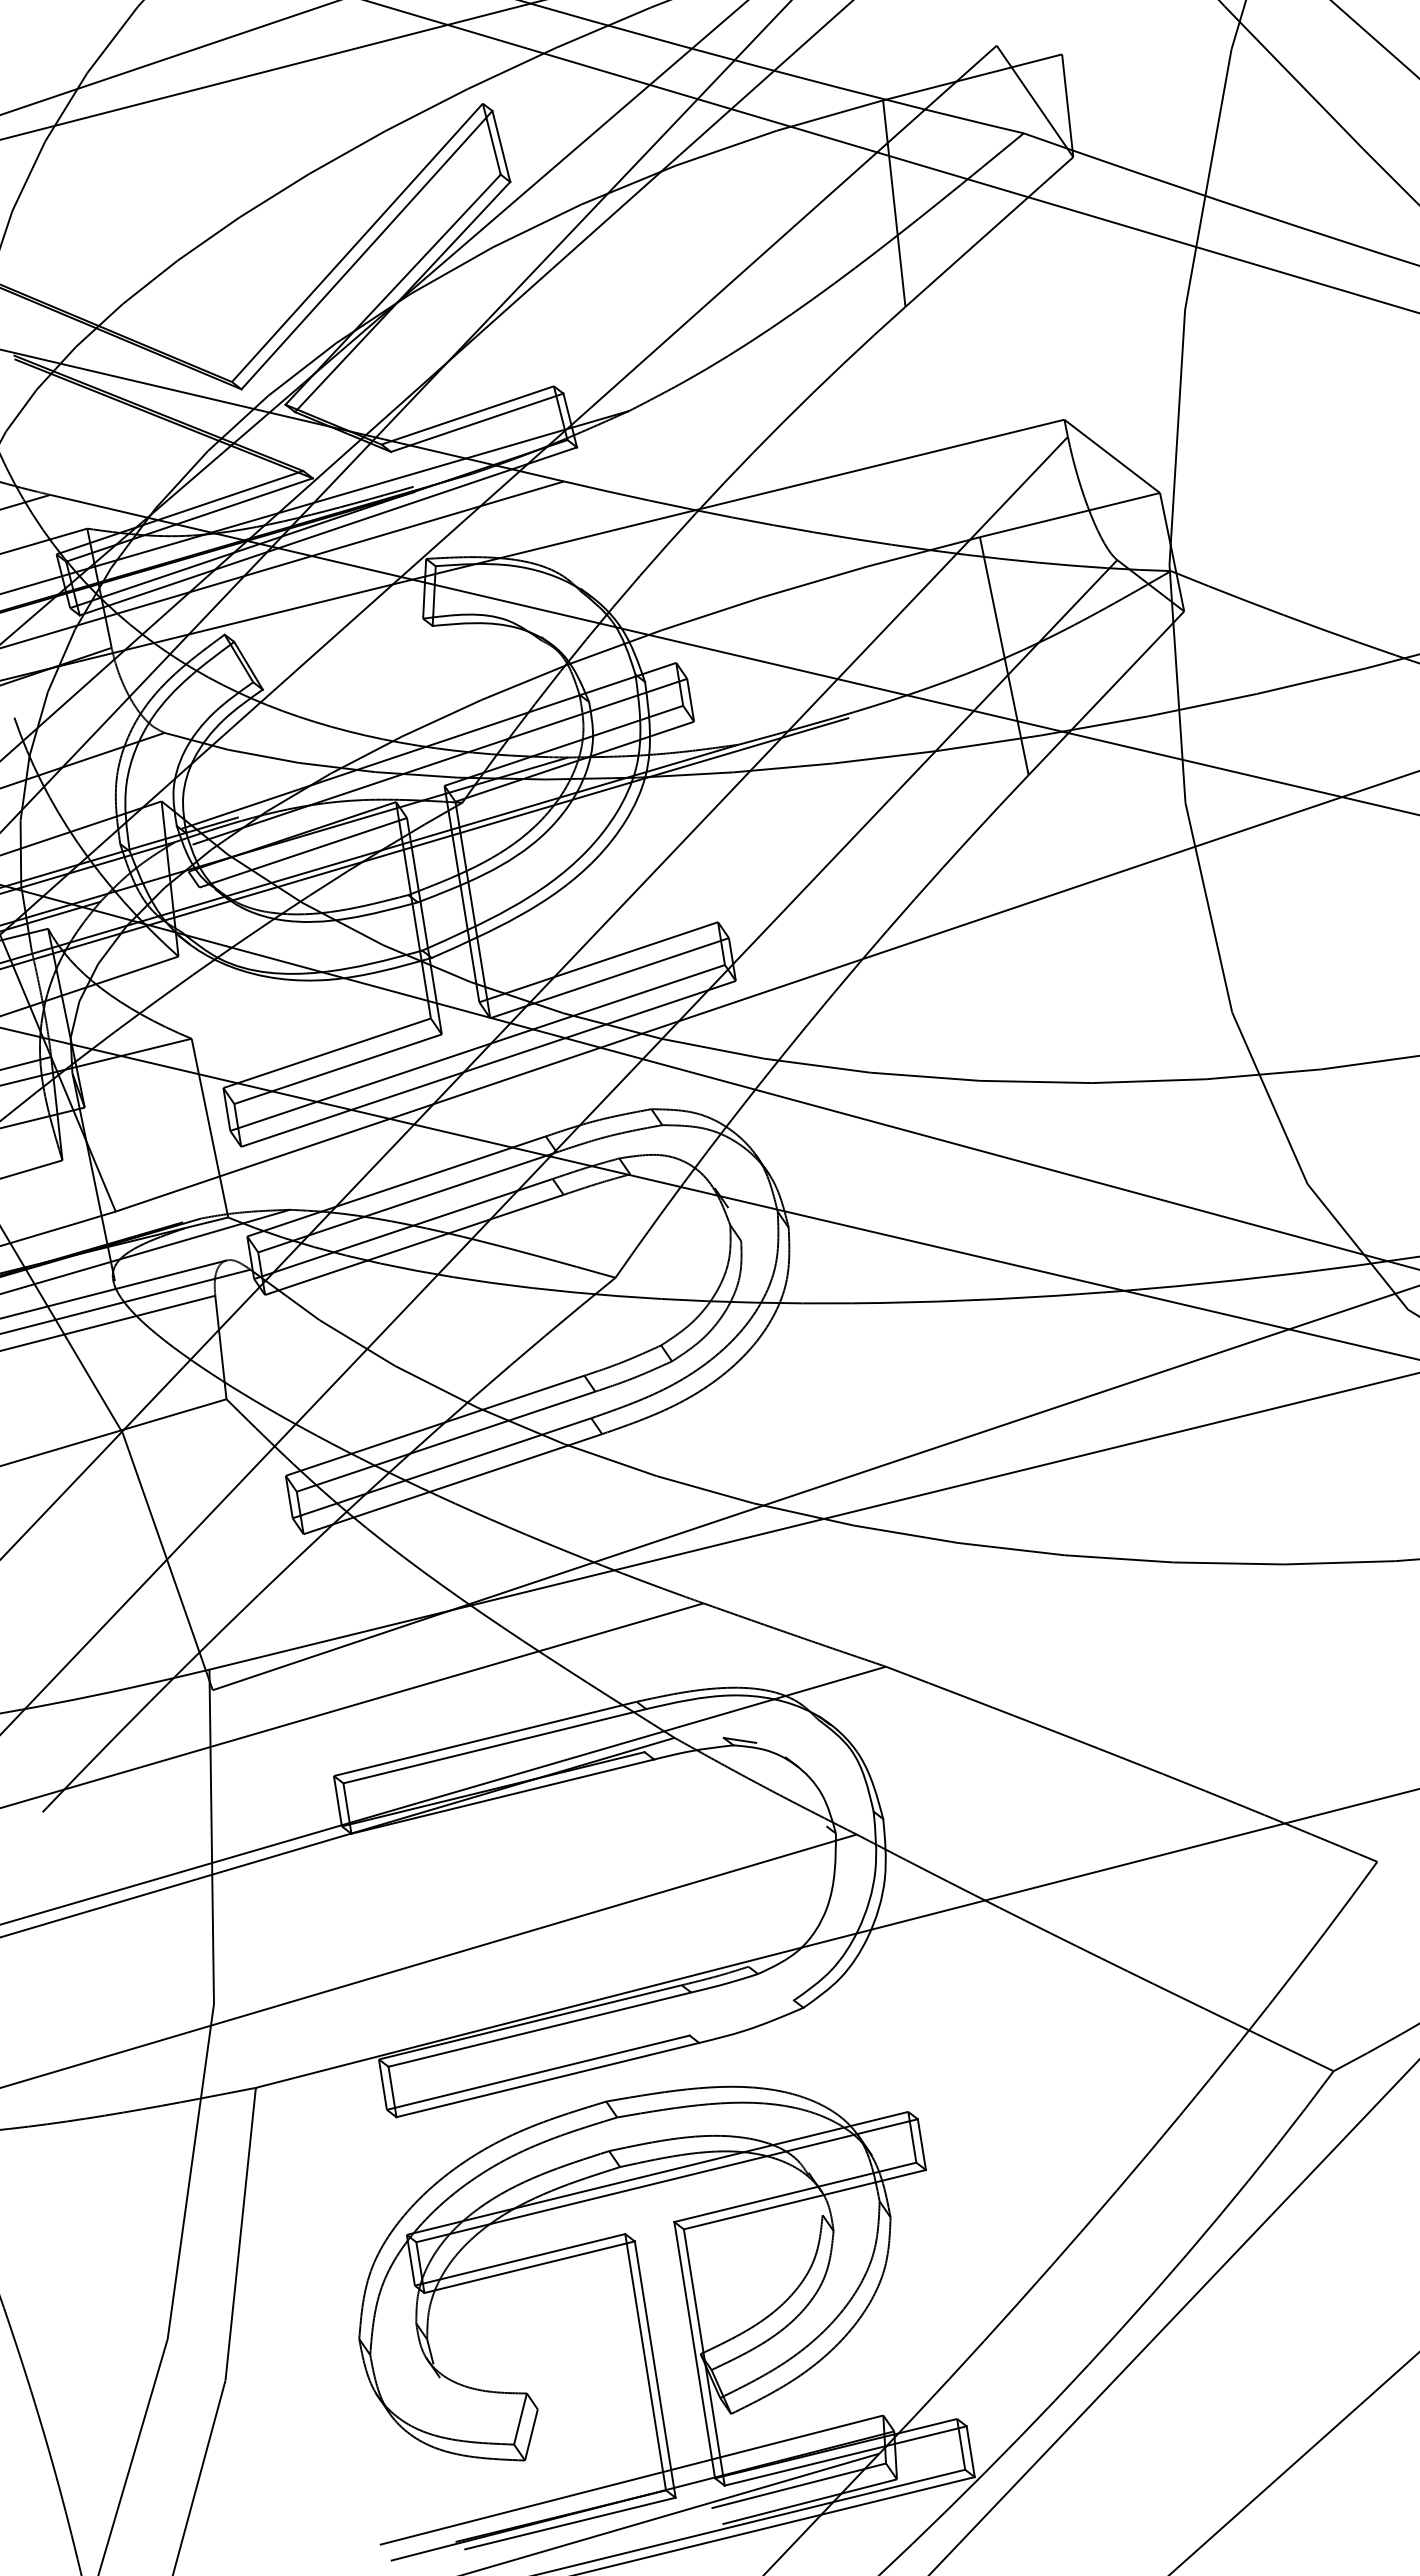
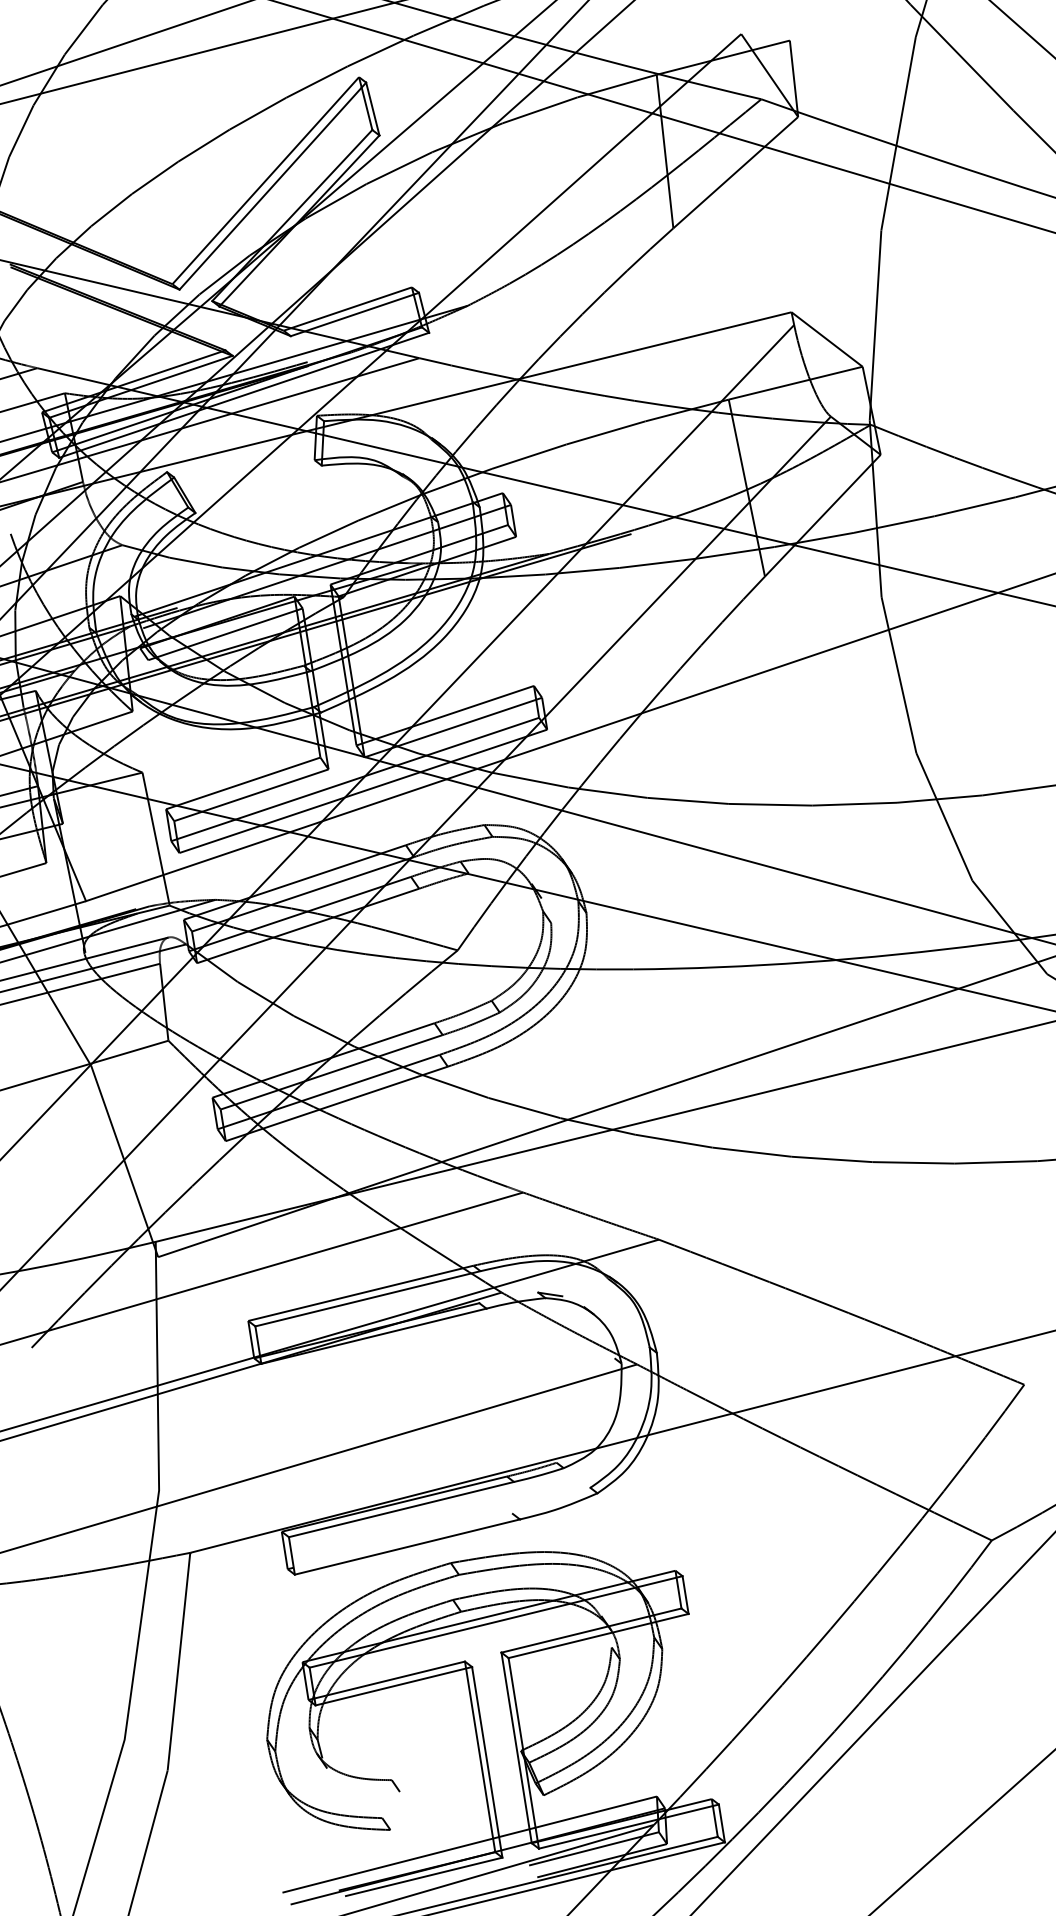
line: (542, 2071) -> (403, 1540), removed
line: (520, 2418) -> (387, 1798), removed
line: (531, 2434) -> (395, 1810), removed

